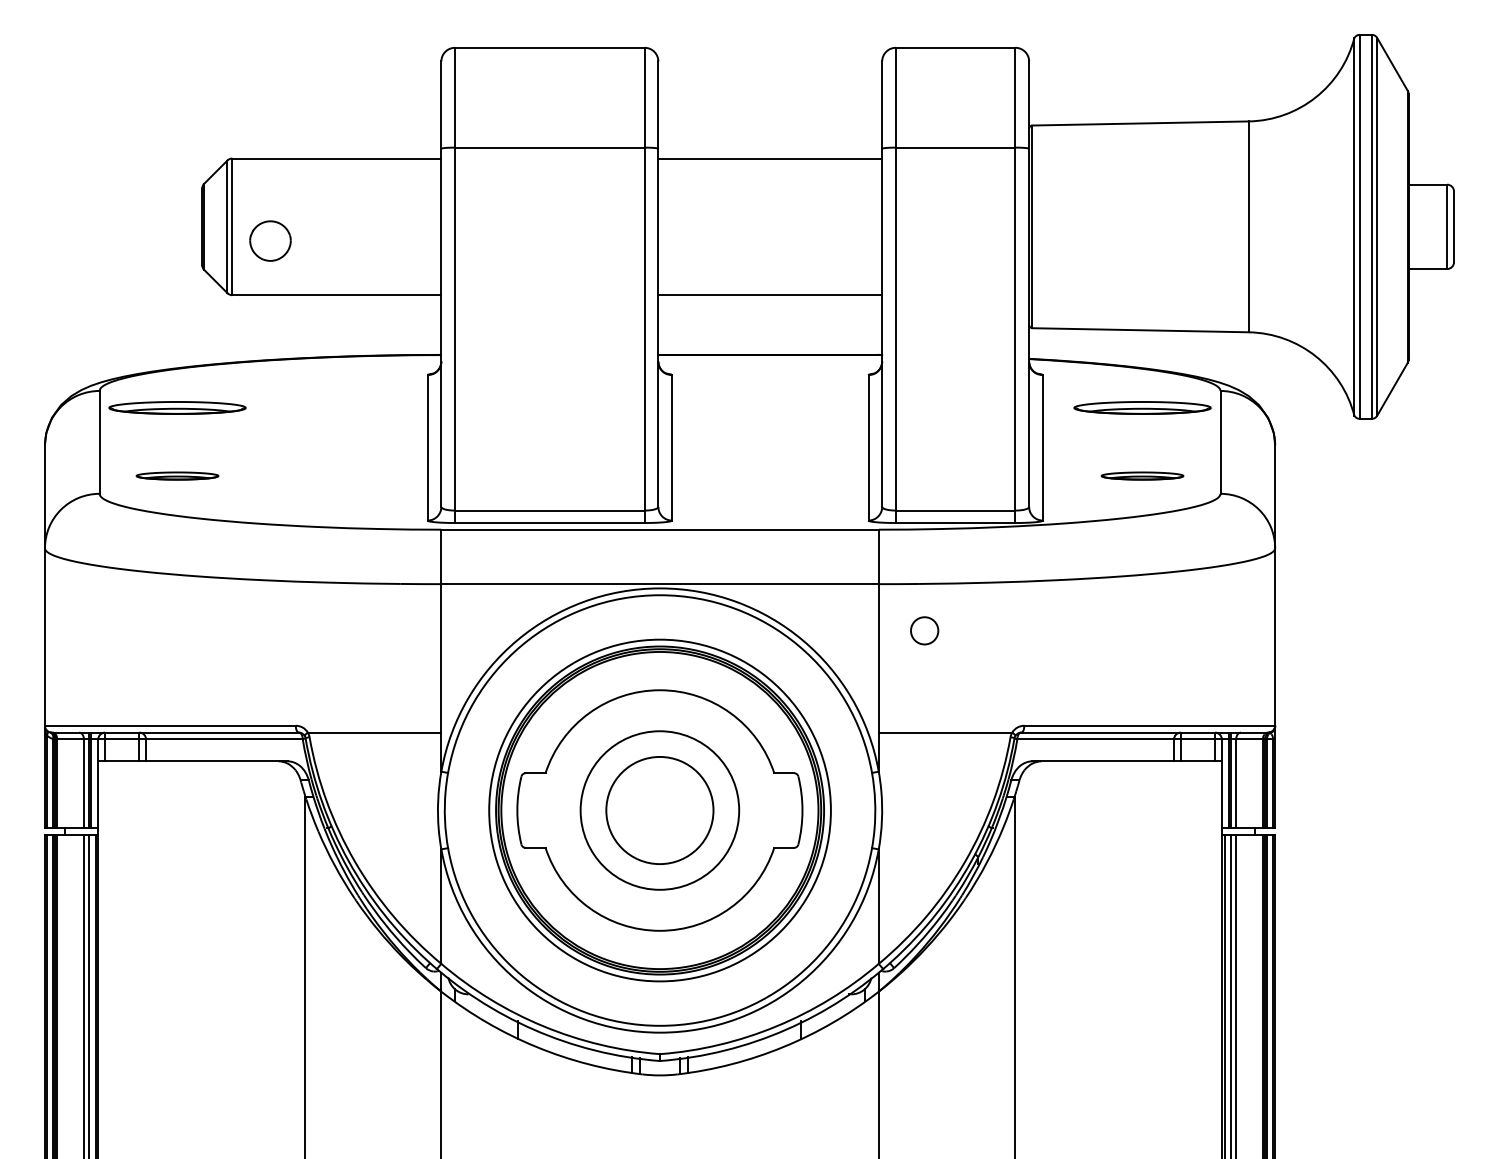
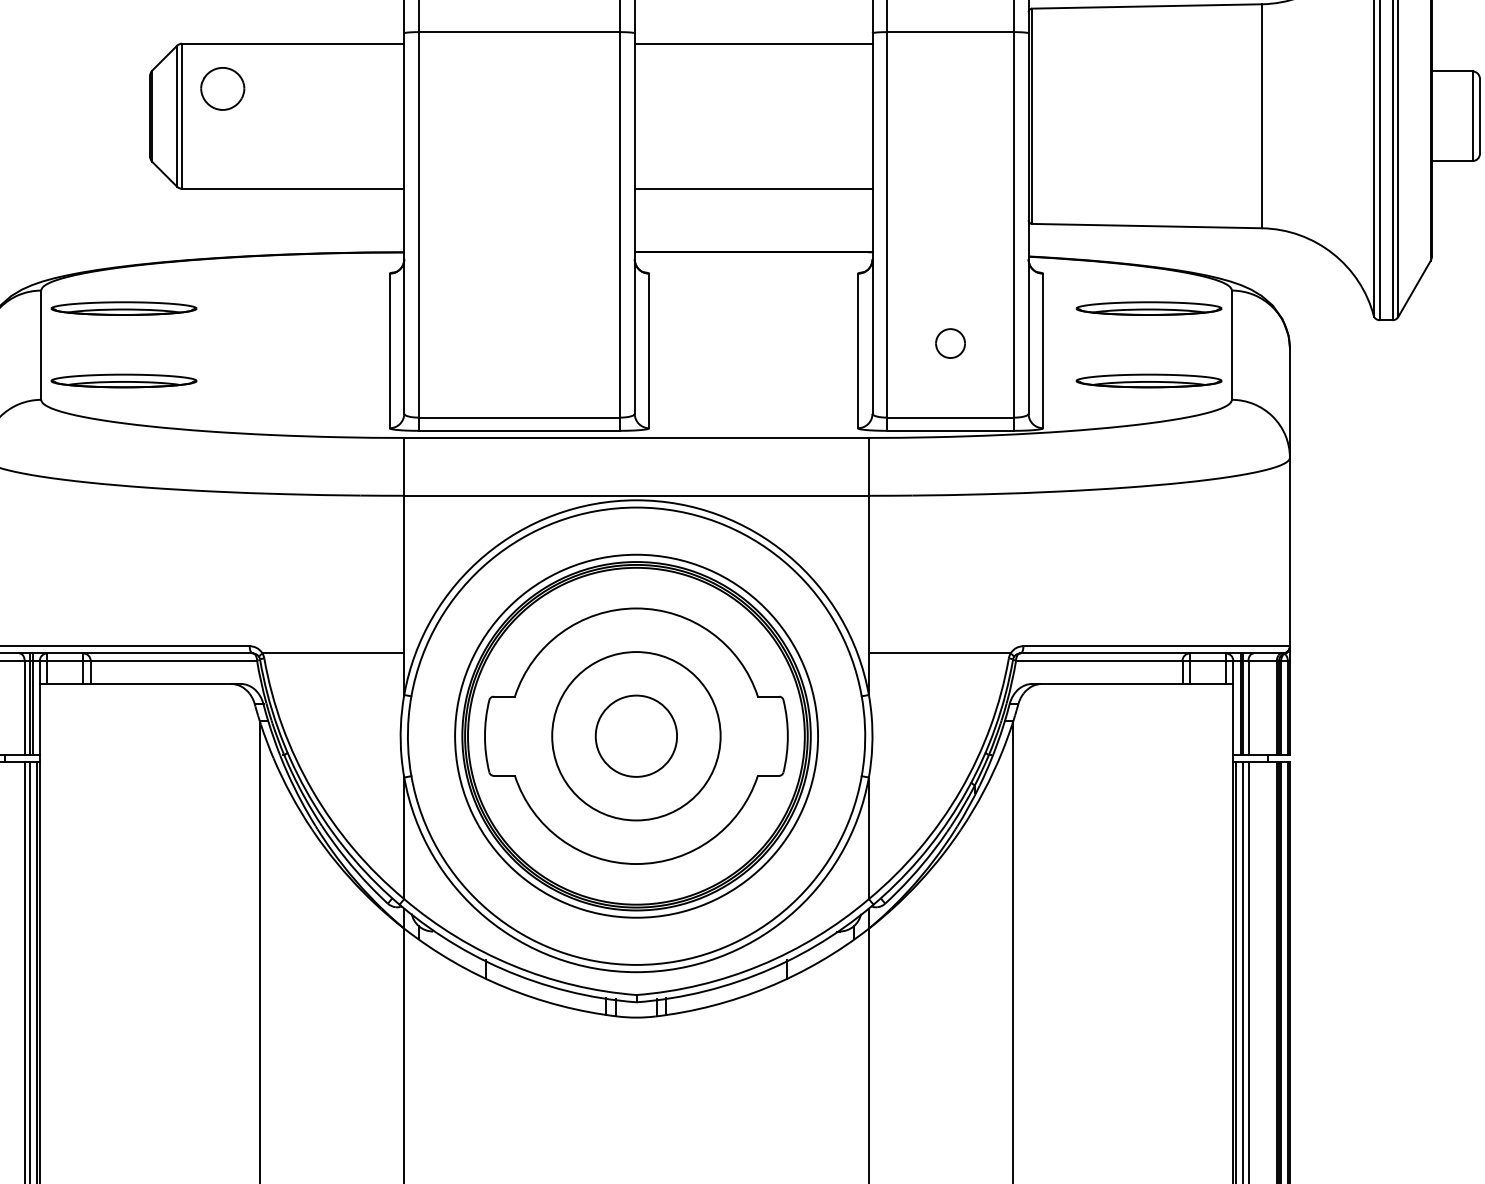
part: (270, 240) -> (222, 88), moved
part: (177, 475) -> (123, 380), size x1.67
part: (1142, 475) -> (1149, 380), size x1.67
part: (924, 630) -> (950, 343), moved
circle: (659, 810) -> (635, 736), size x0.71

